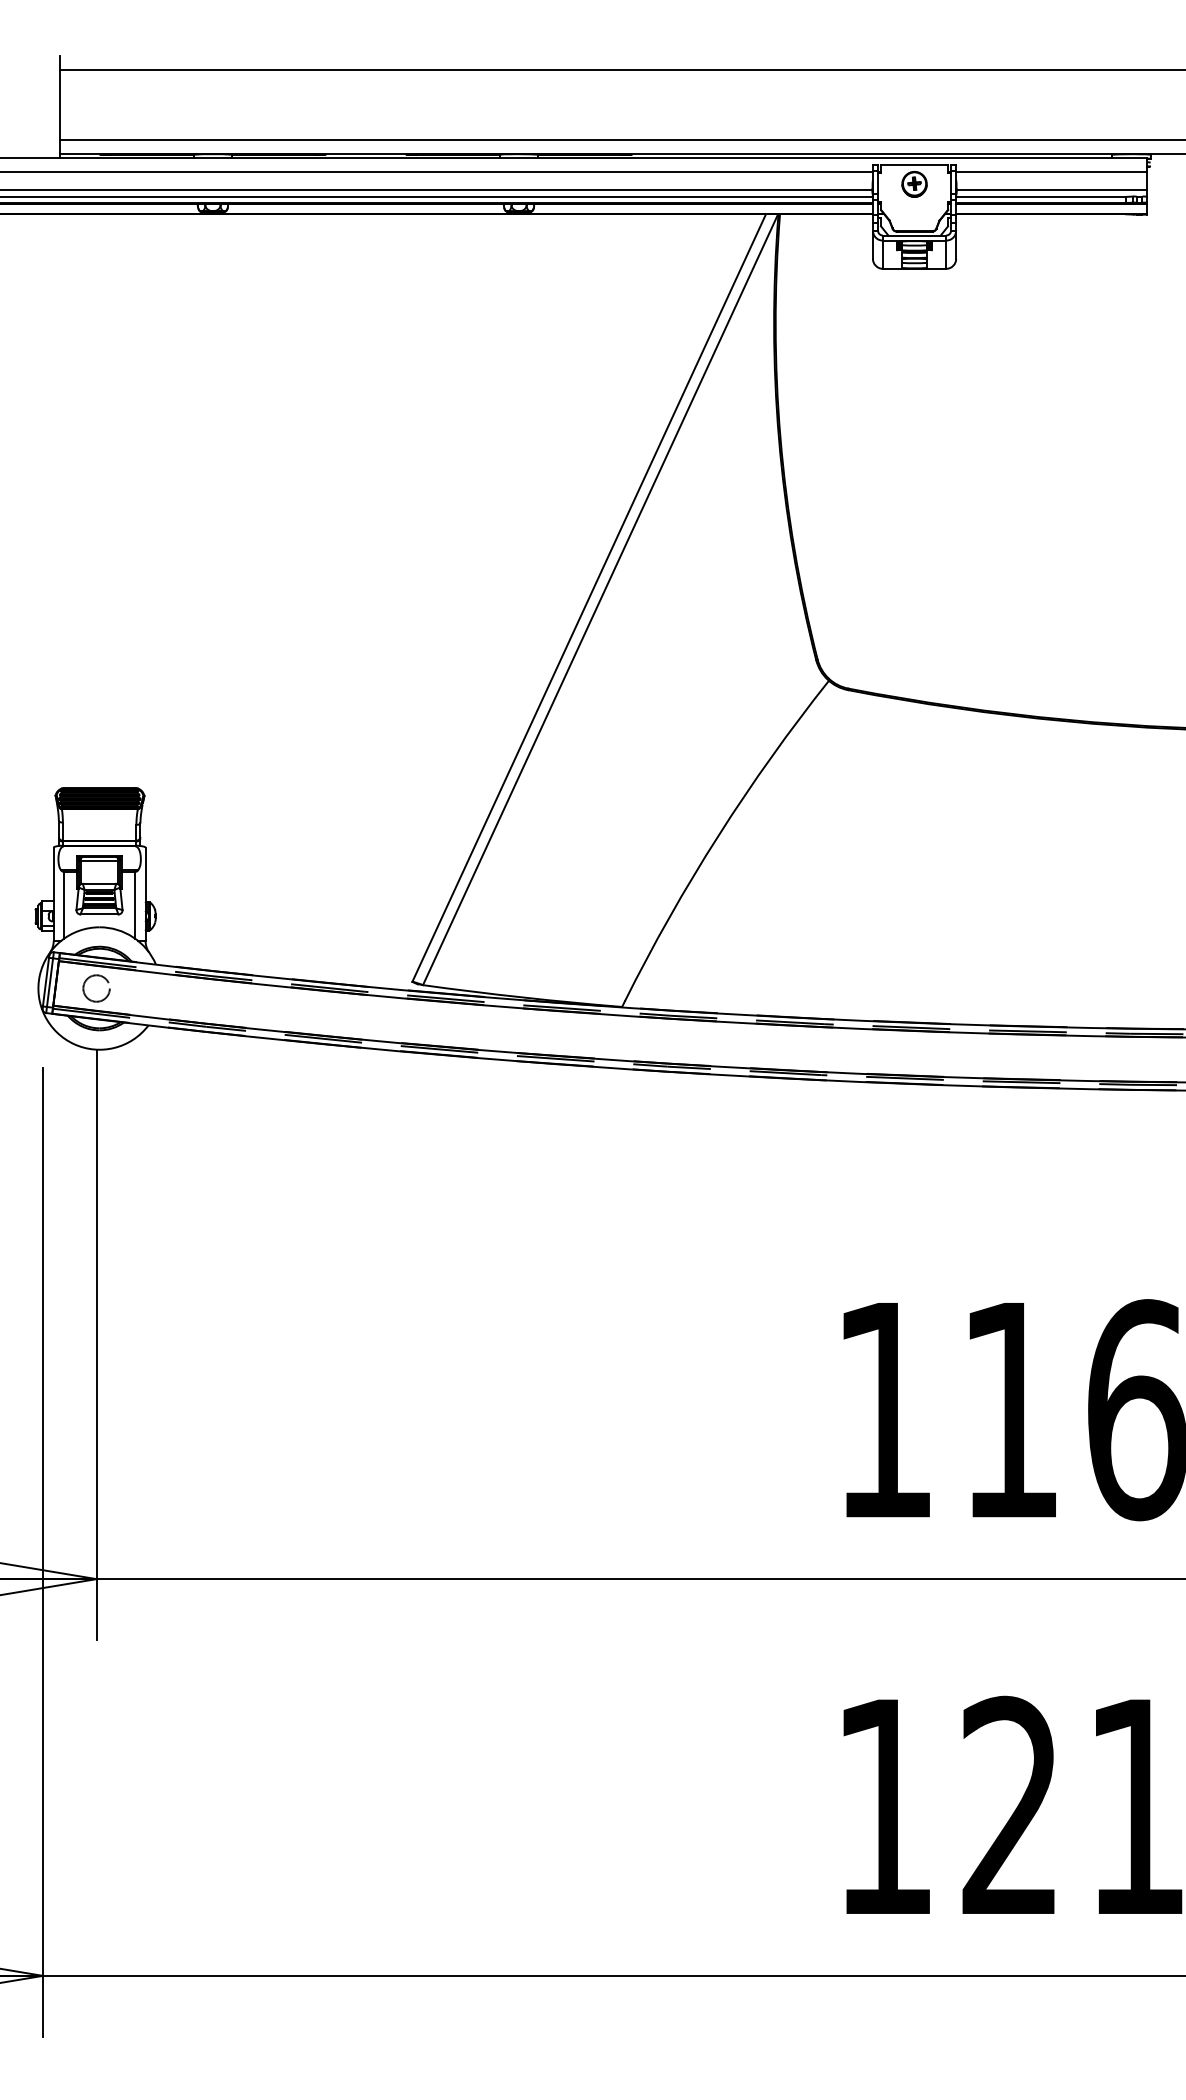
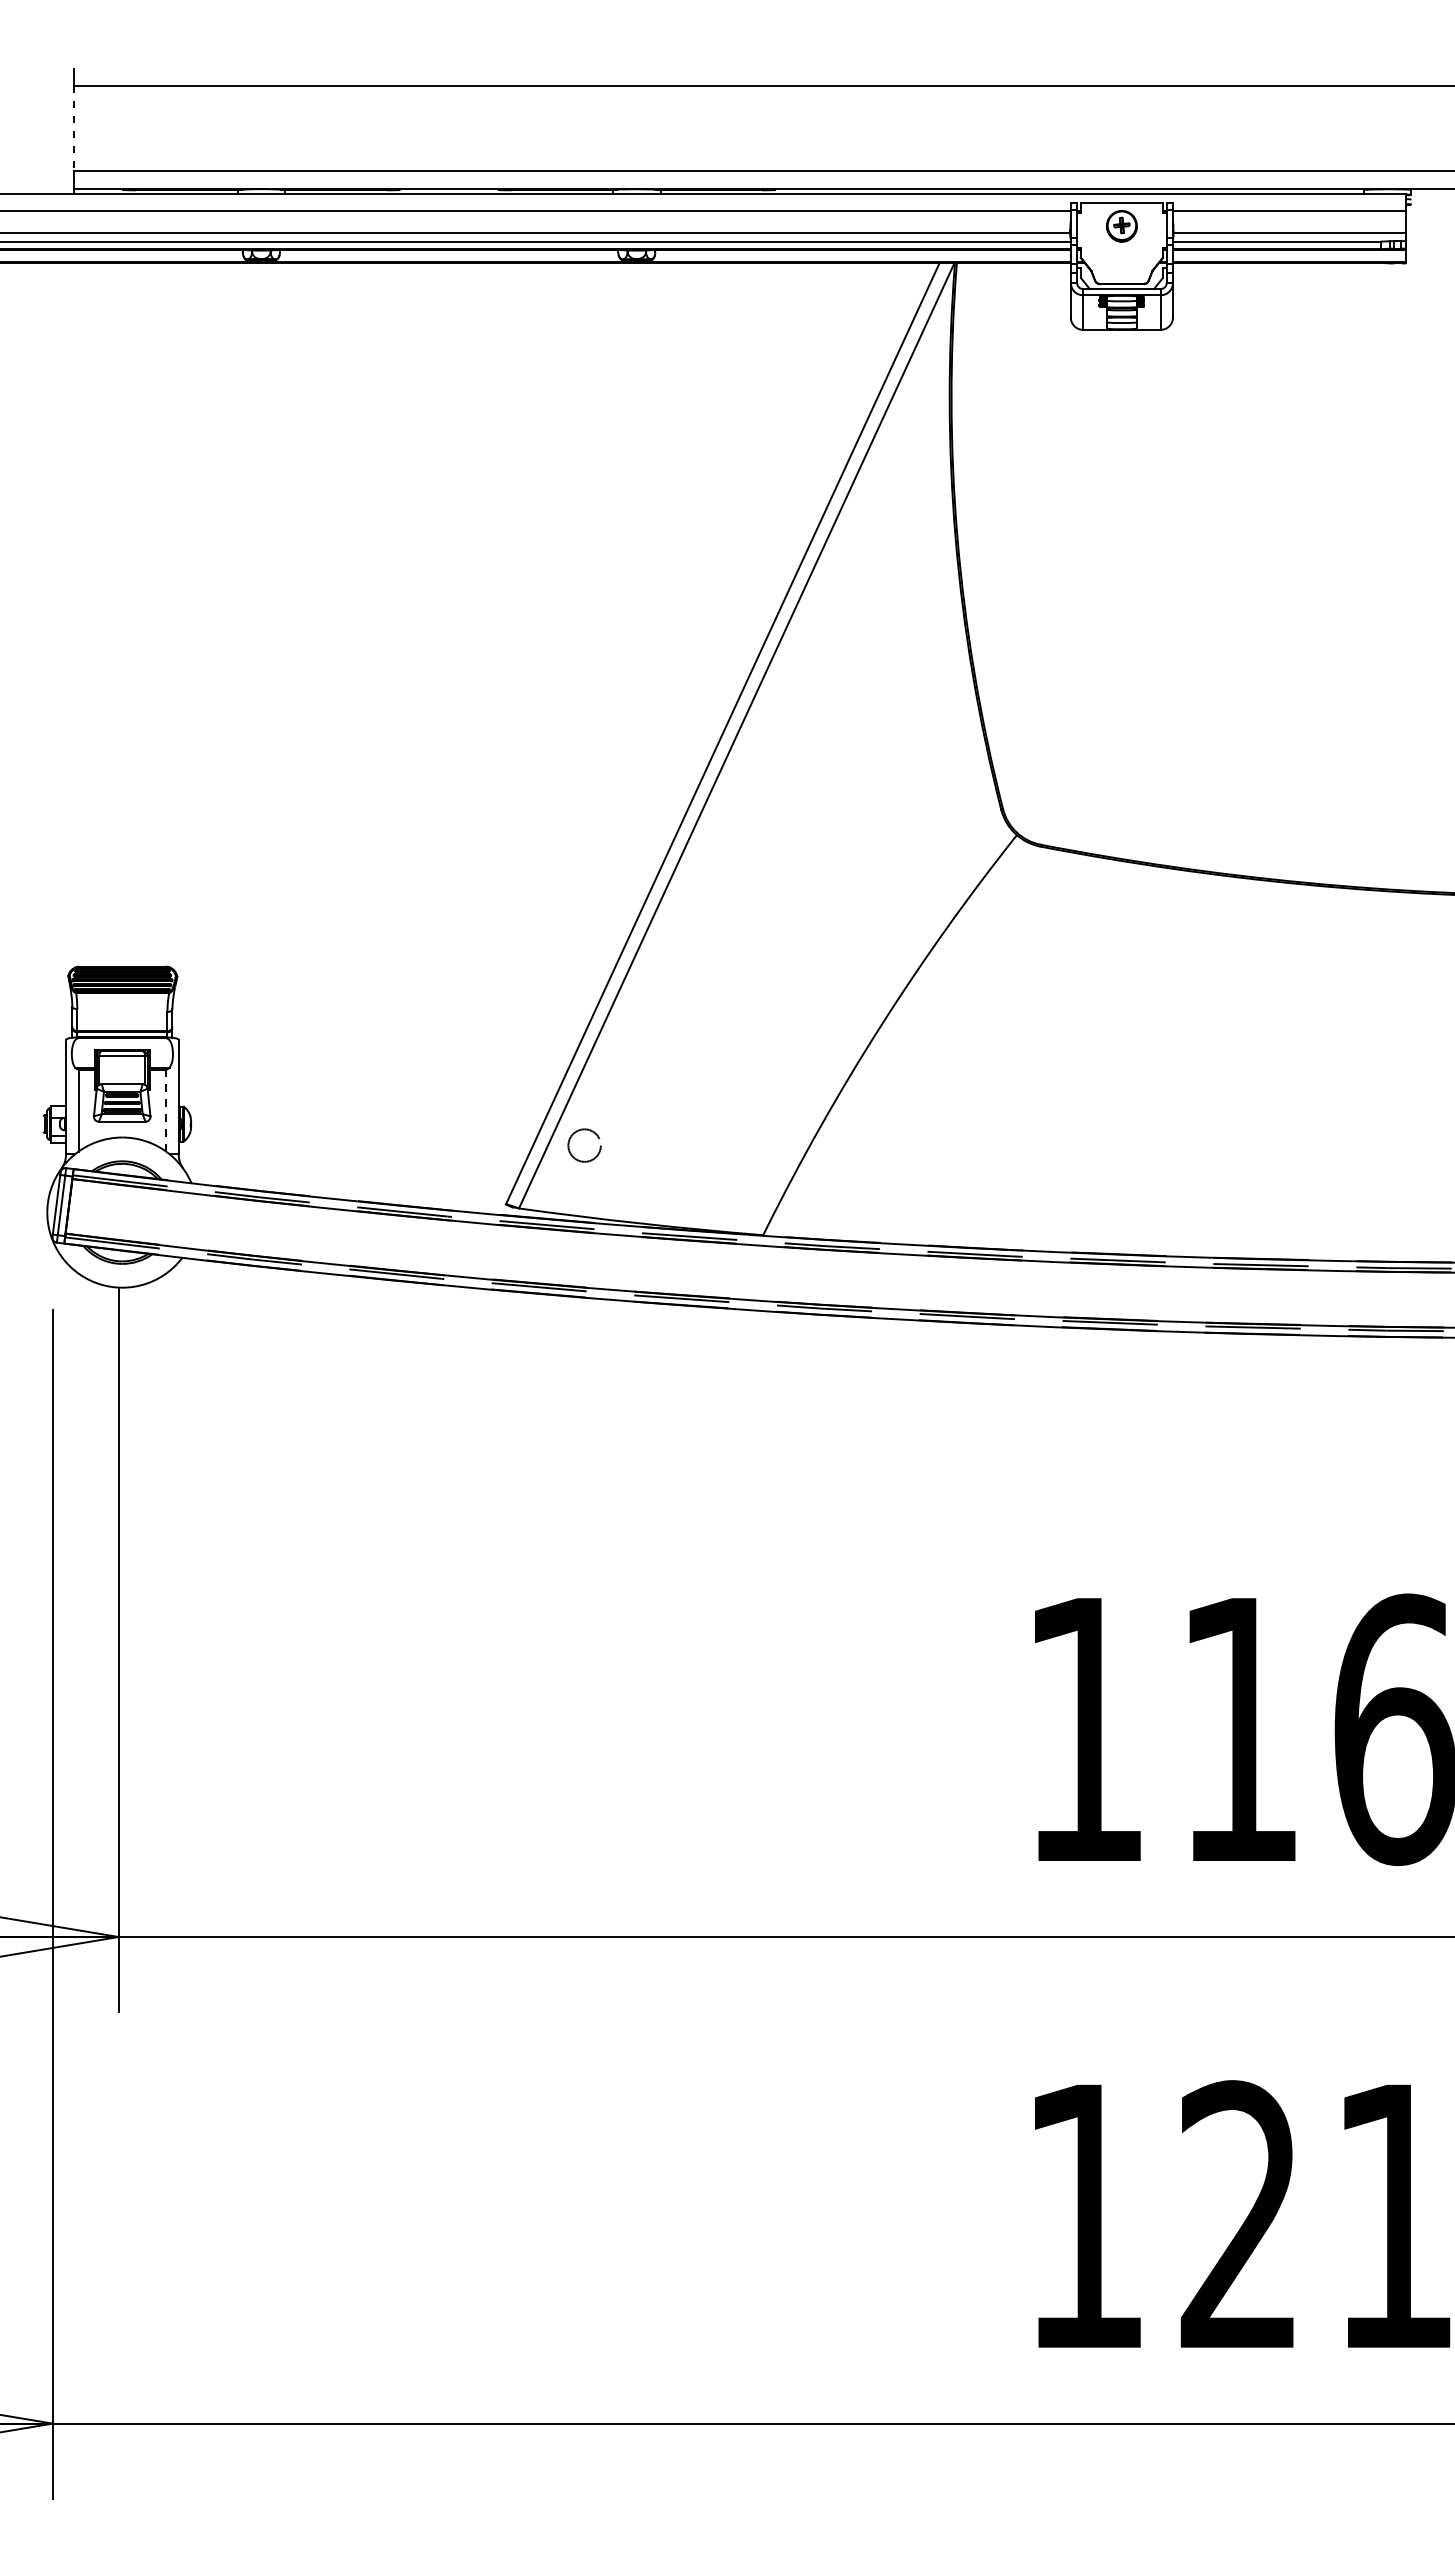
line: (59, 104) -> (73, 128), solid -> dashed
line: (135, 905) -> (166, 1110), solid -> dashed
circle: (96, 988) -> (584, 1145), moved

